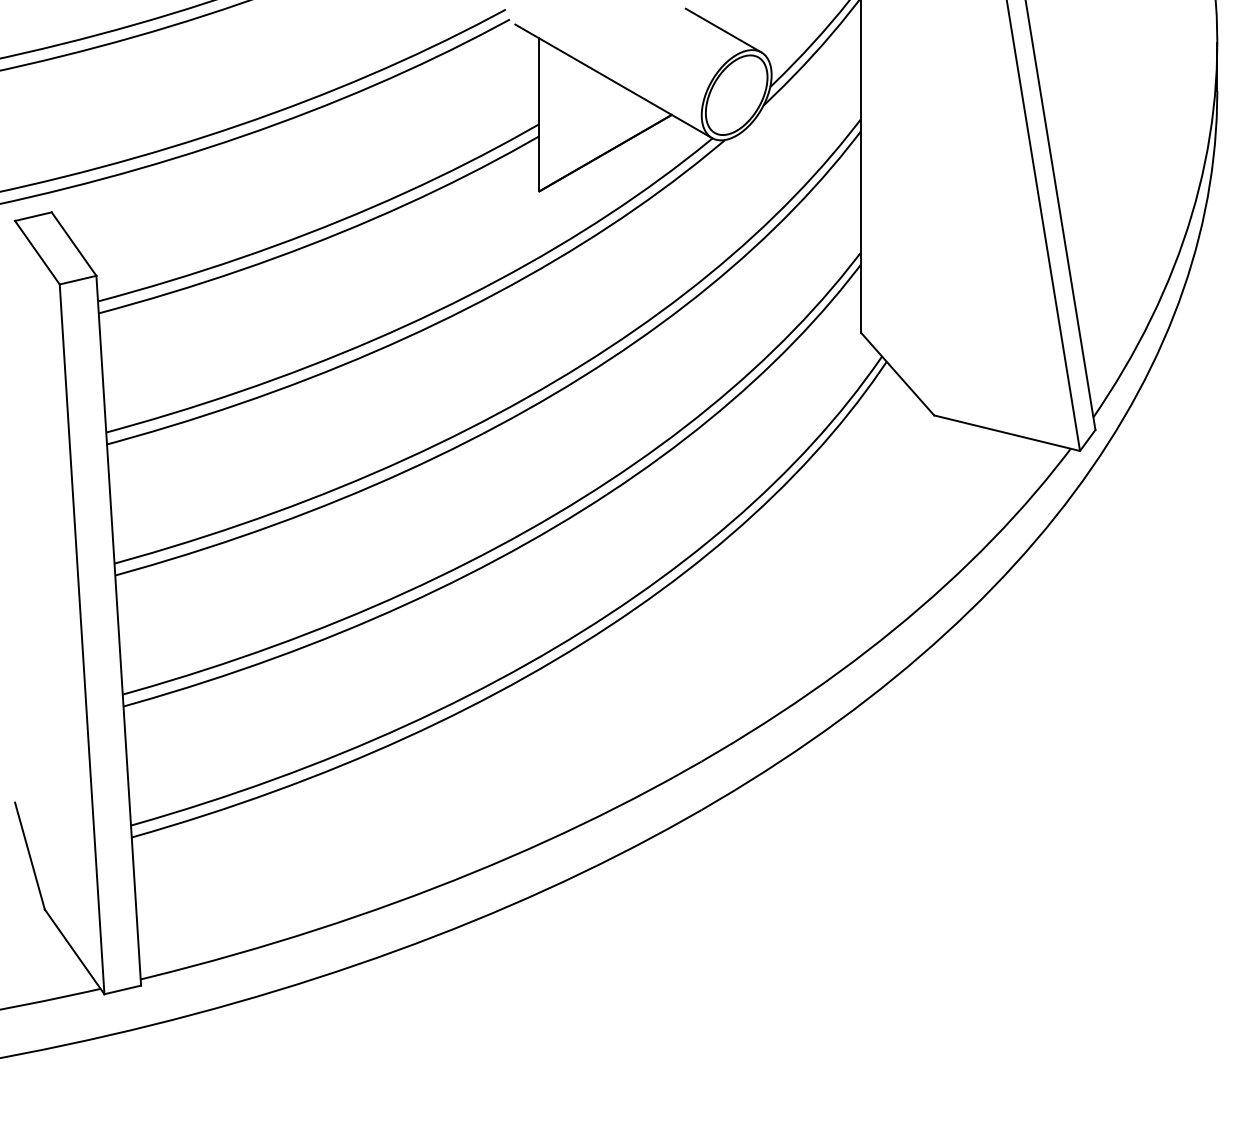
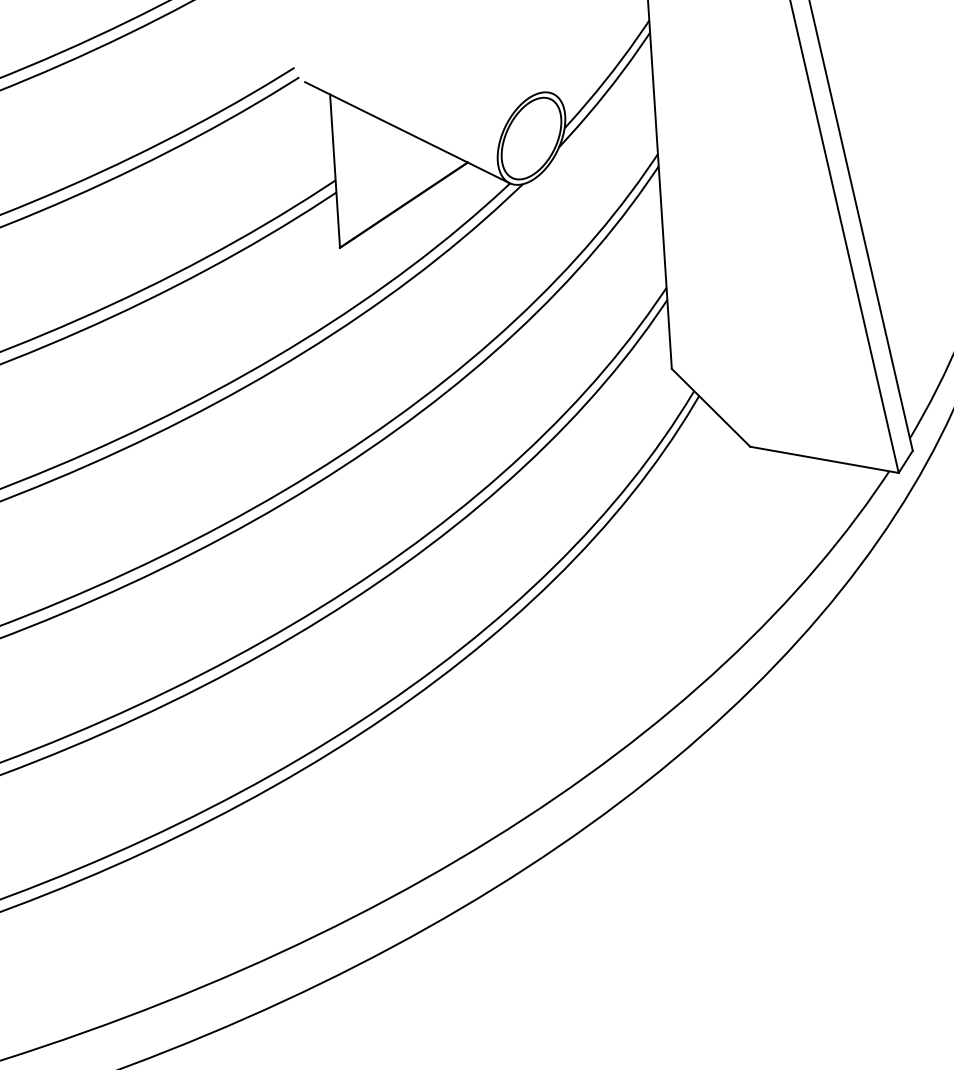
line: (723, 30) -> (514, 74), removed

